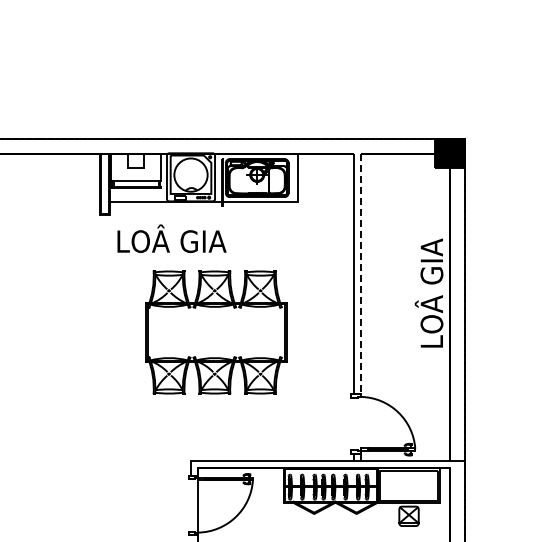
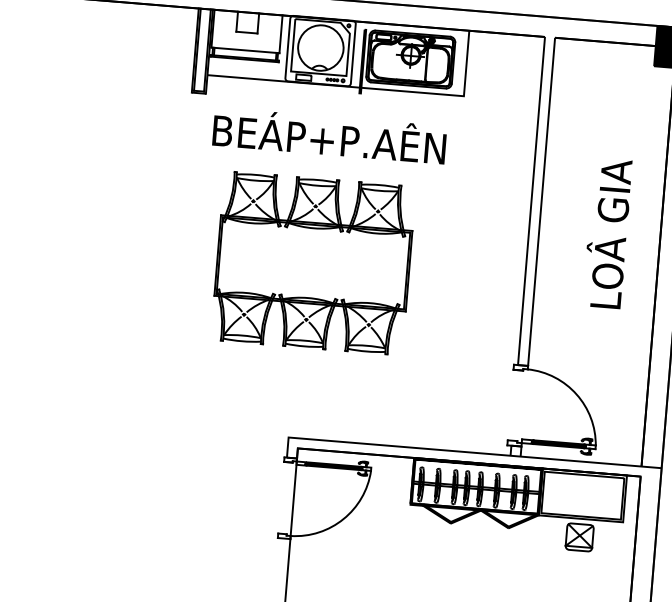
text: (203, 238) -> (330, 135), LOÂ GIA -> BEÁP+P.AÊN
line: (361, 274) -> (542, 202), dashed -> solid
text: (428, 292) -> (606, 232), moved
part: (216, 332) -> (313, 263), moved

